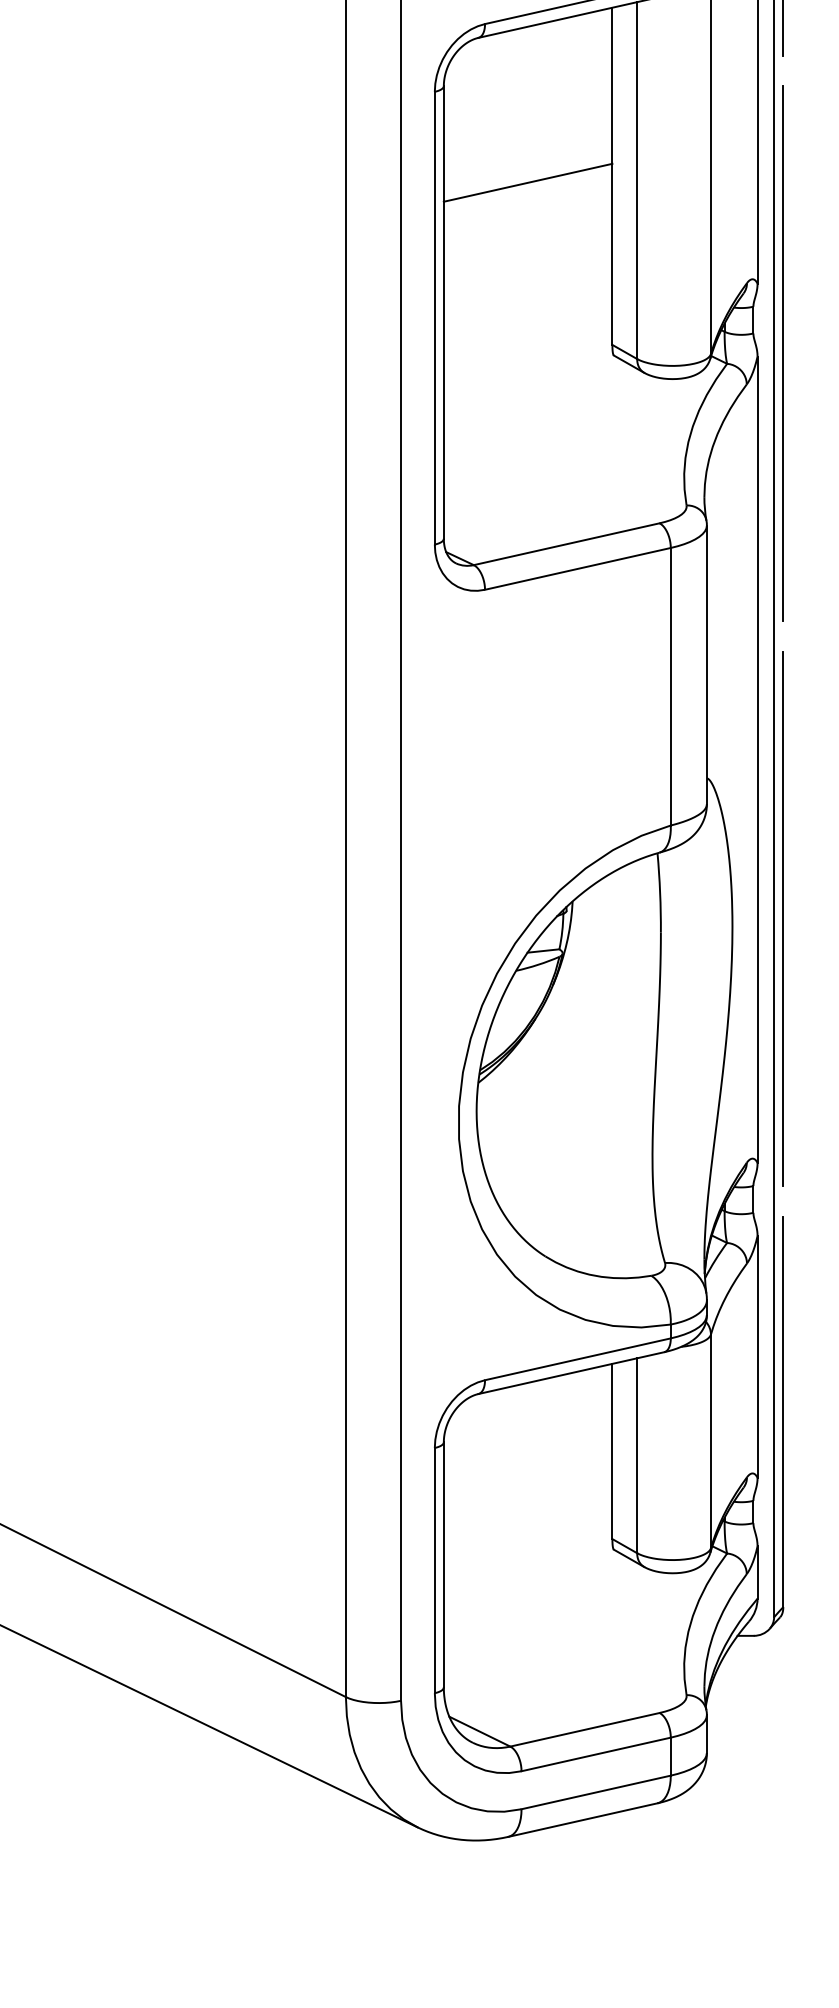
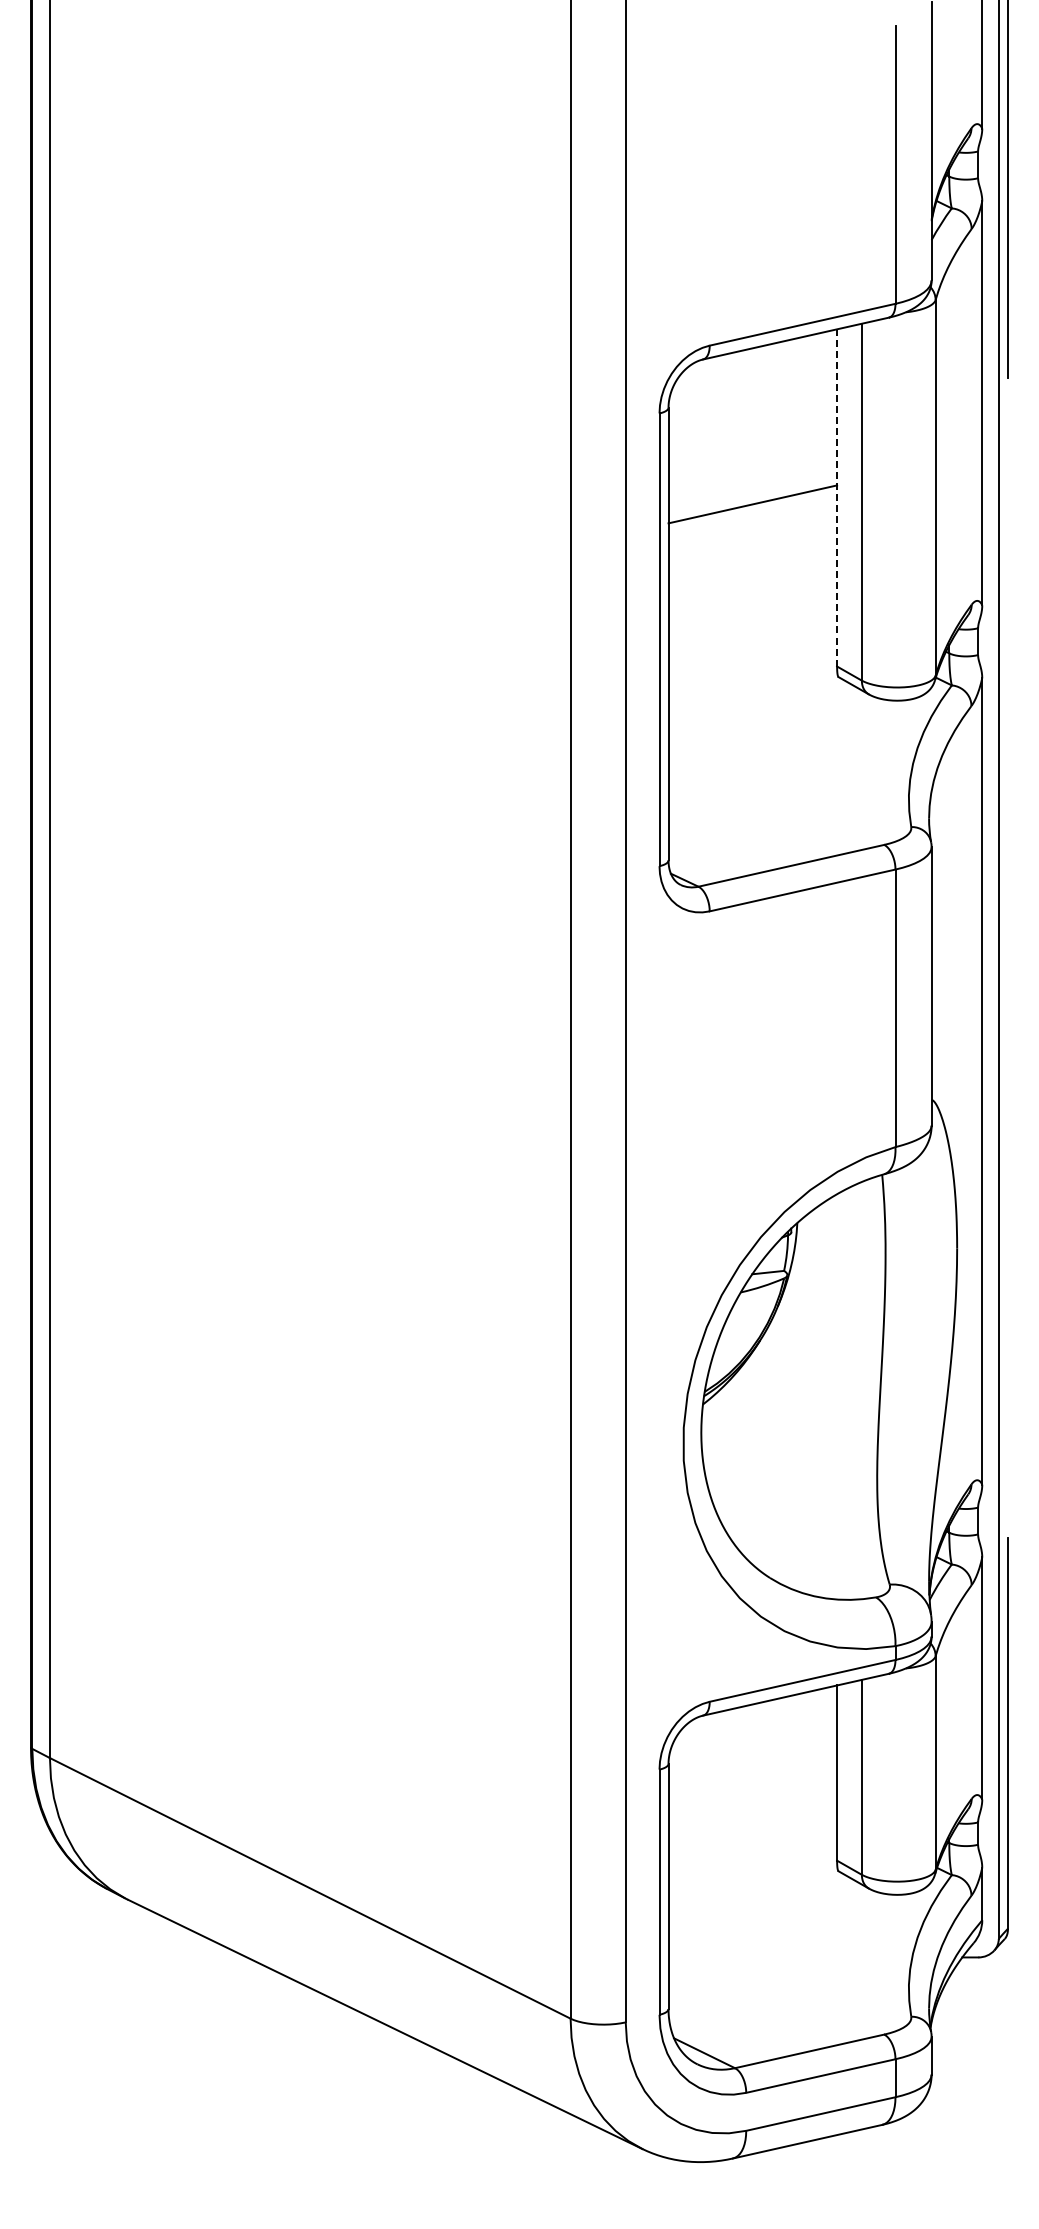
line: (612, 175) -> (837, 497), solid -> dashed
line: (782, 353) -> (1007, 675), removed
line: (782, 918) -> (1007, 1240), removed

